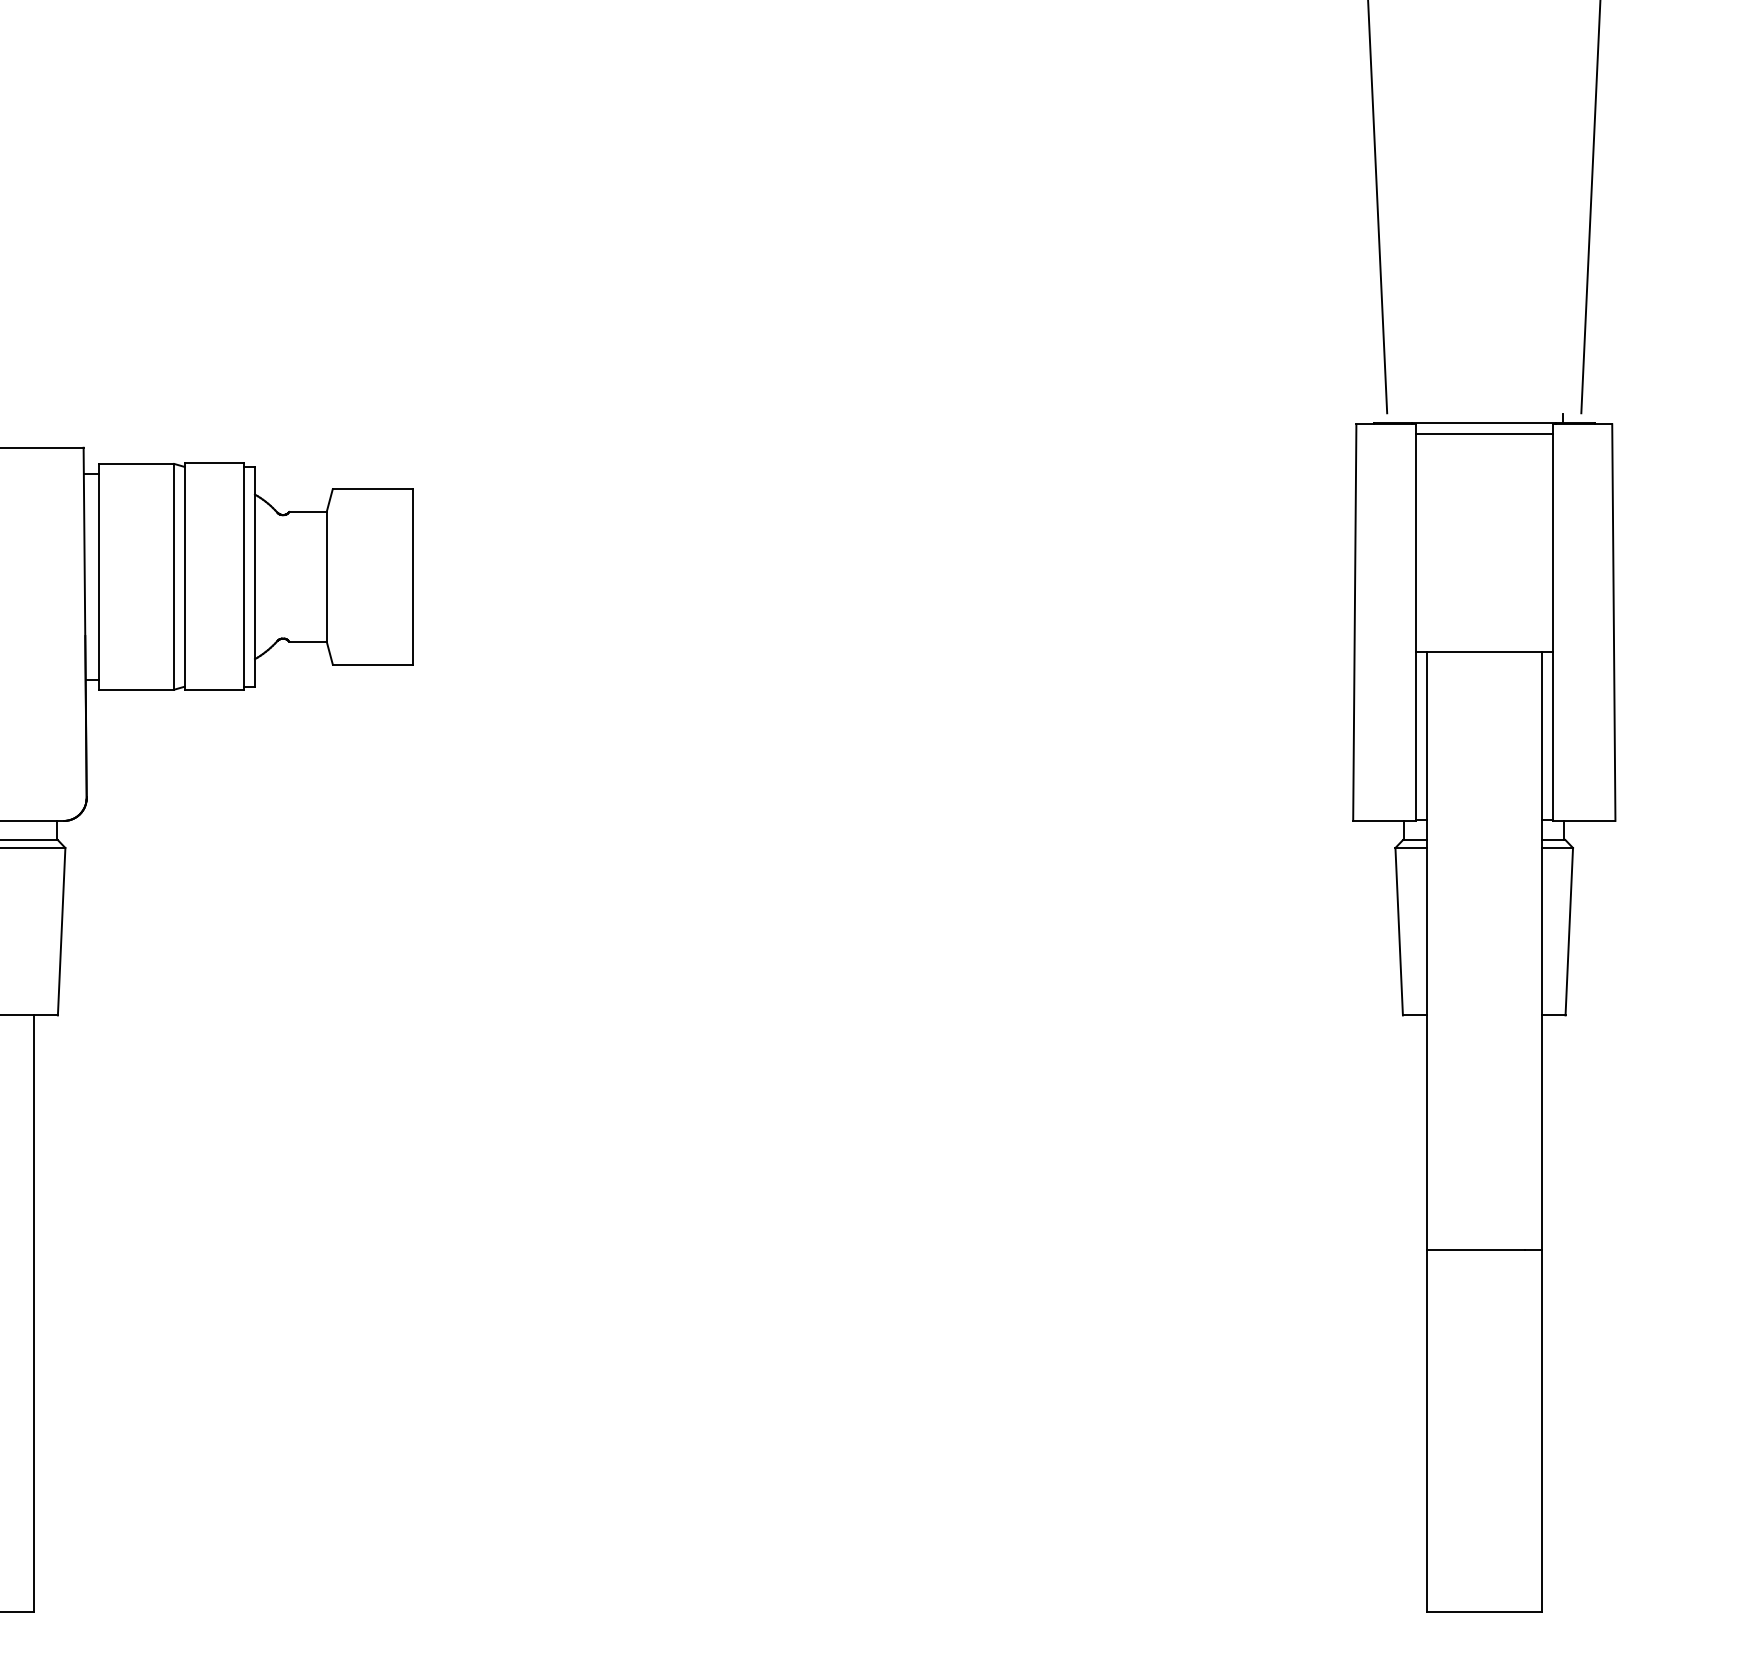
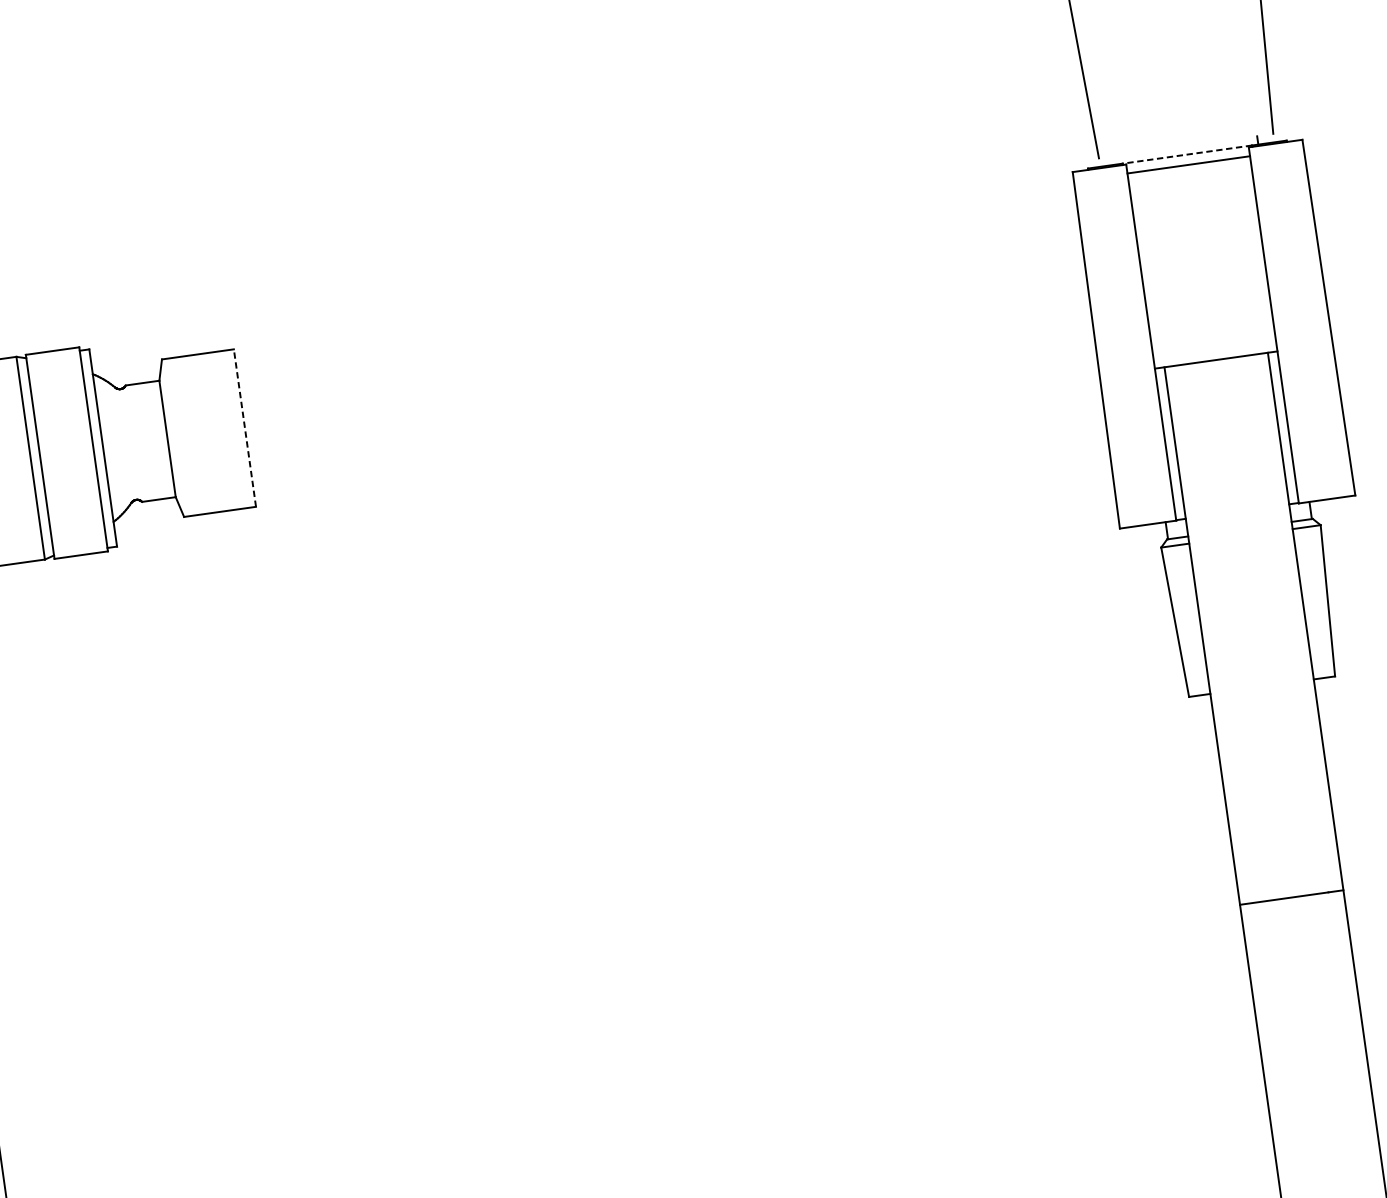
line: (1483, 422) -> (1186, 154), solid -> dashed
line: (412, 576) -> (244, 427), solid -> dashed

